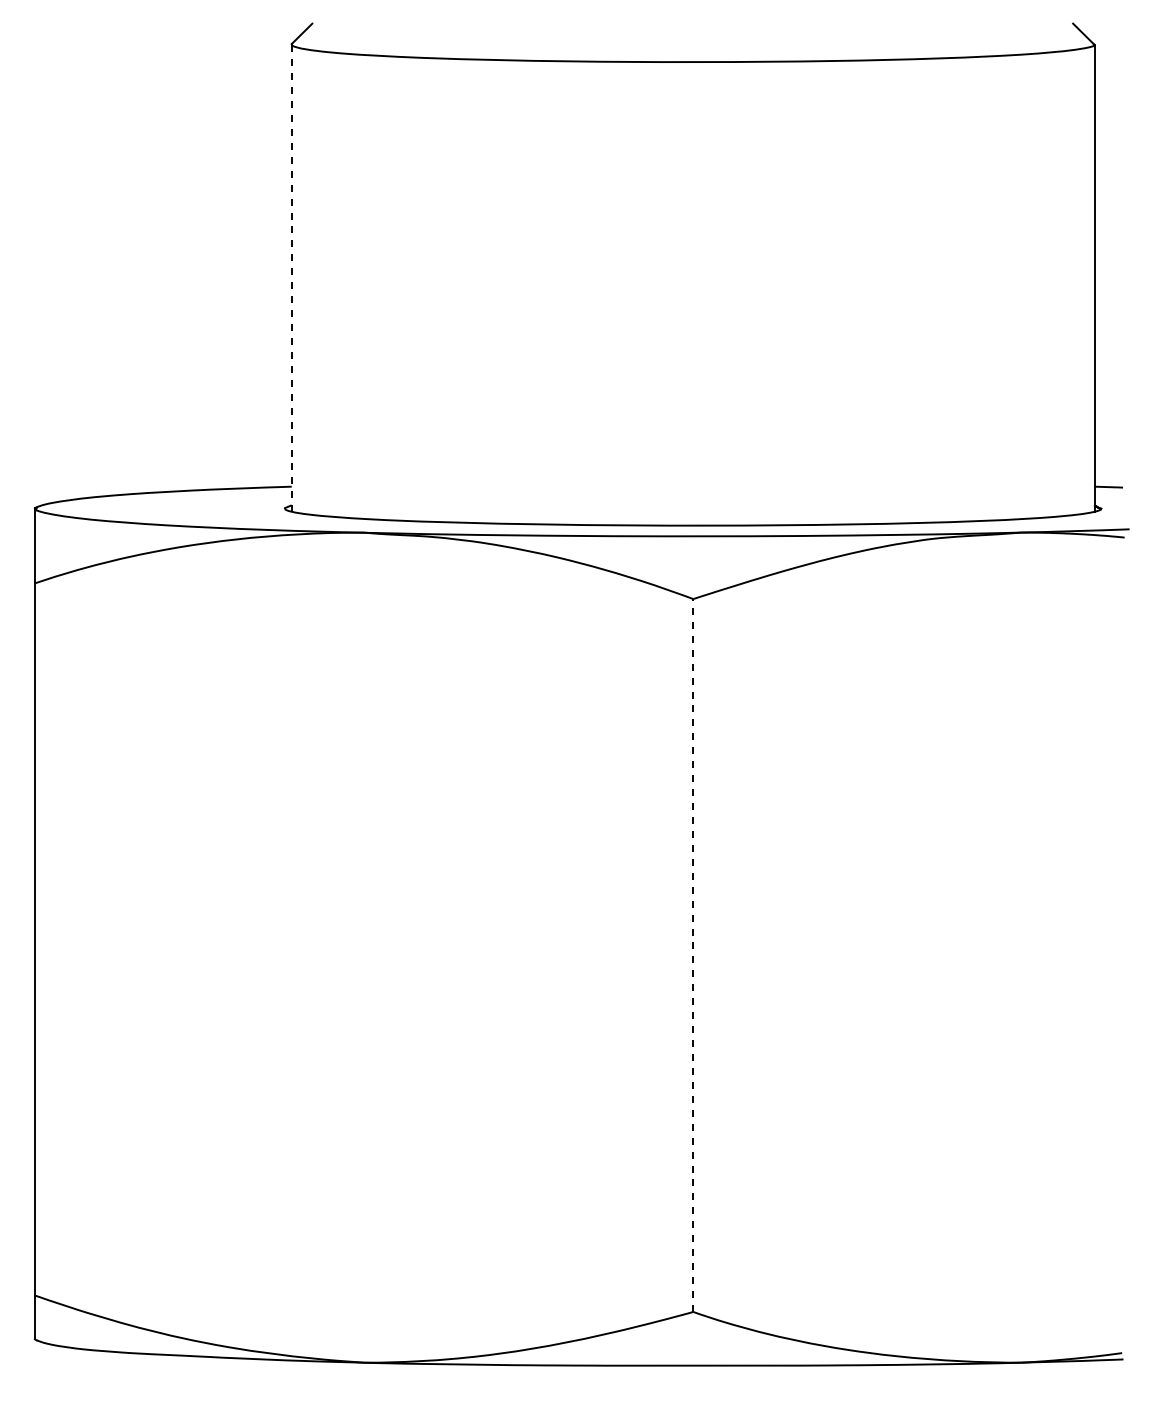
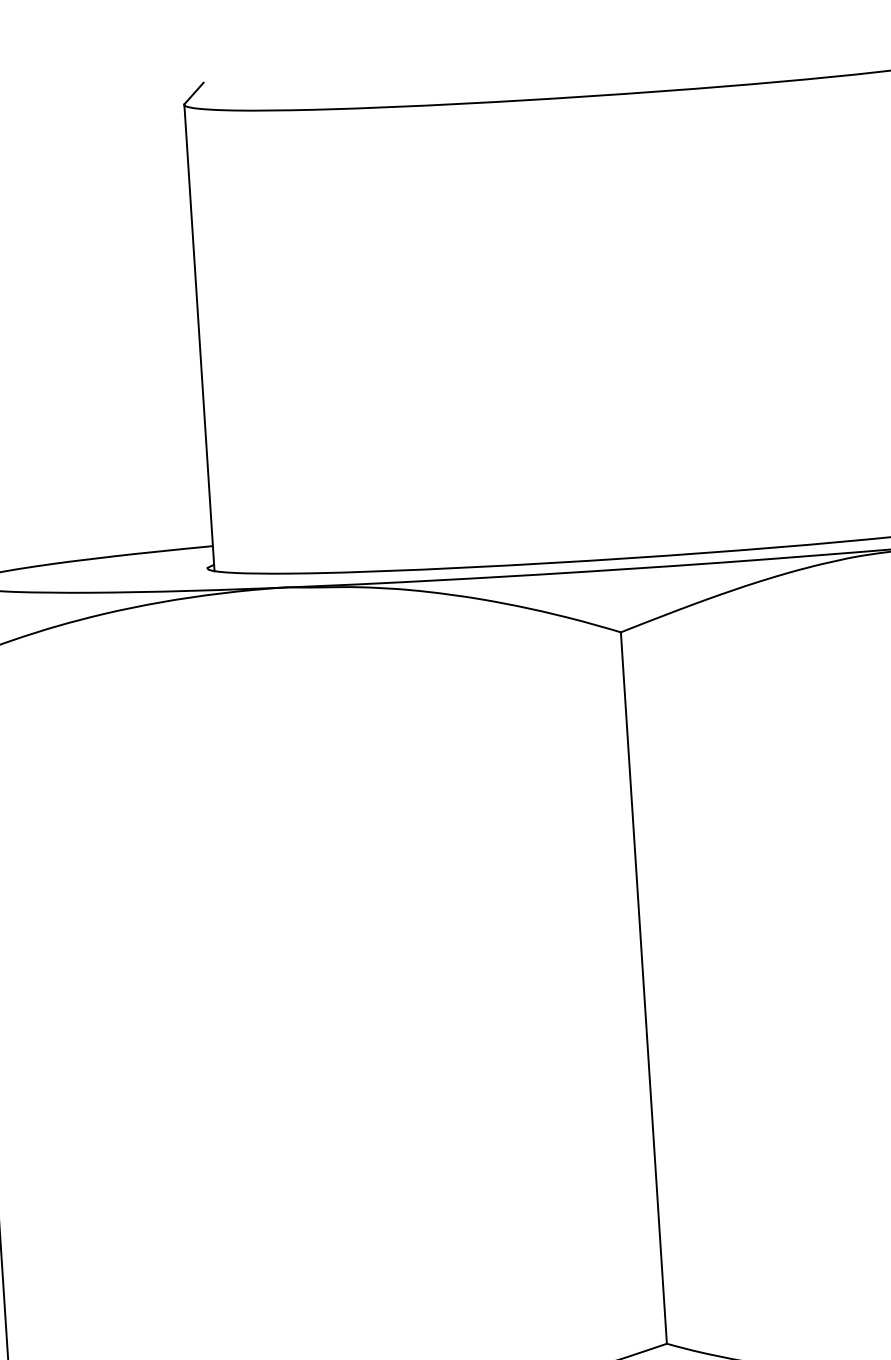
line: (291, 279) -> (199, 339), dashed -> solid
line: (693, 955) -> (644, 988), dashed -> solid

